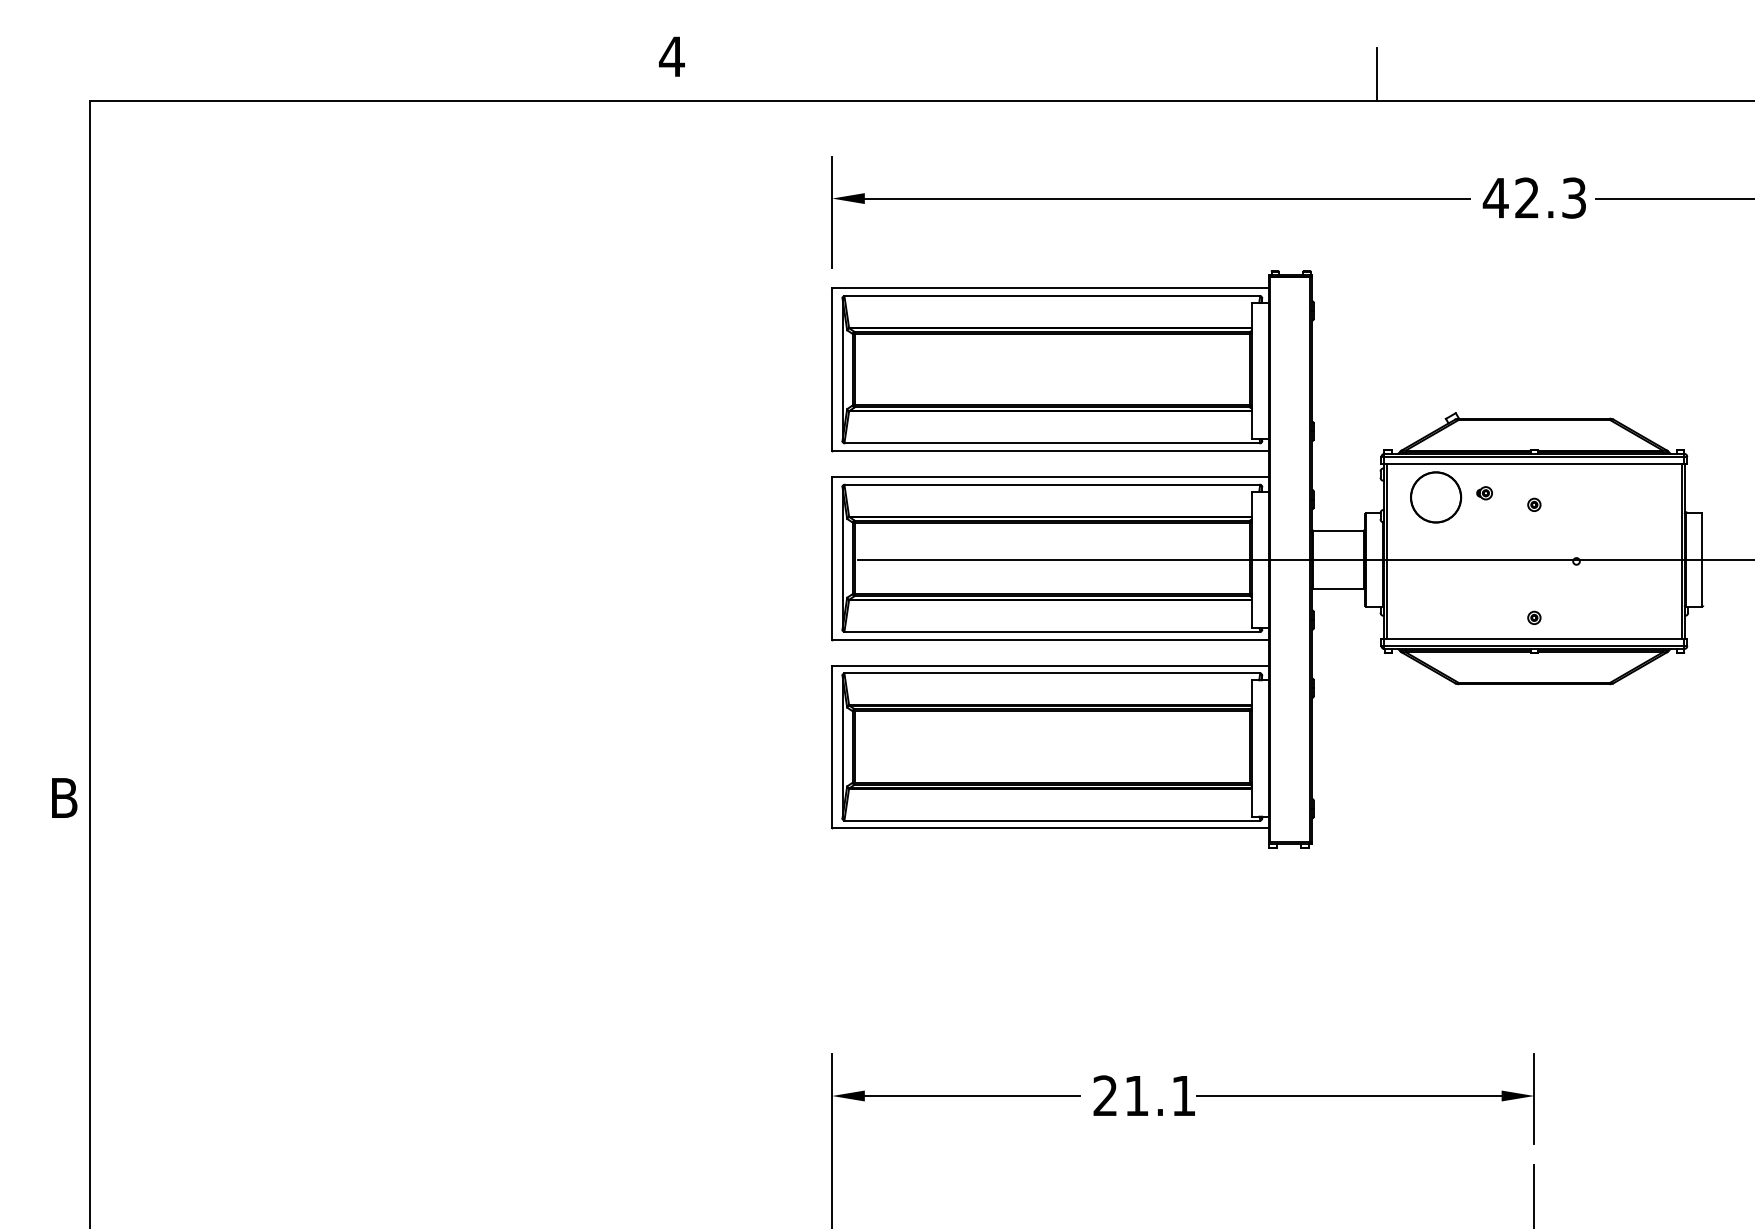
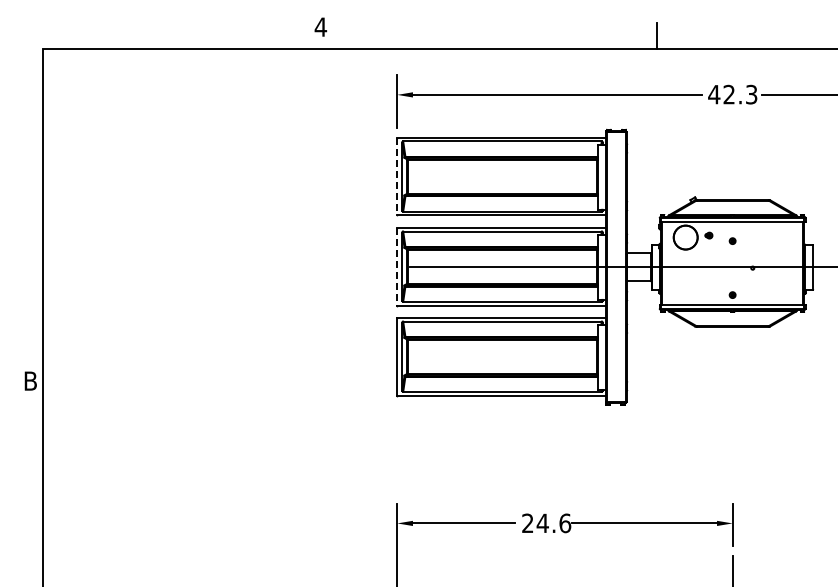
line: (832, 369) -> (397, 176), solid -> dashed
line: (832, 557) -> (397, 266), solid -> dashed
text: (1159, 1096) -> (553, 523), 21.1 -> 24.6

